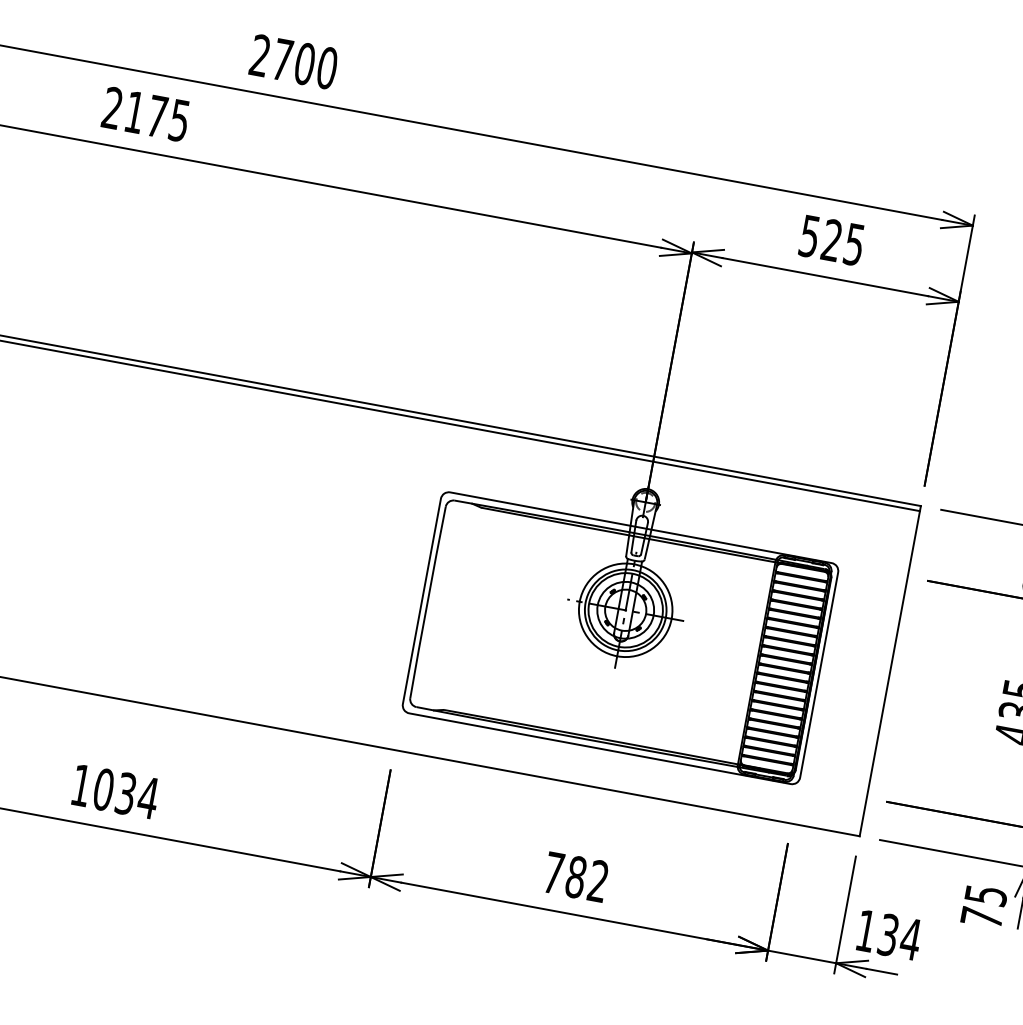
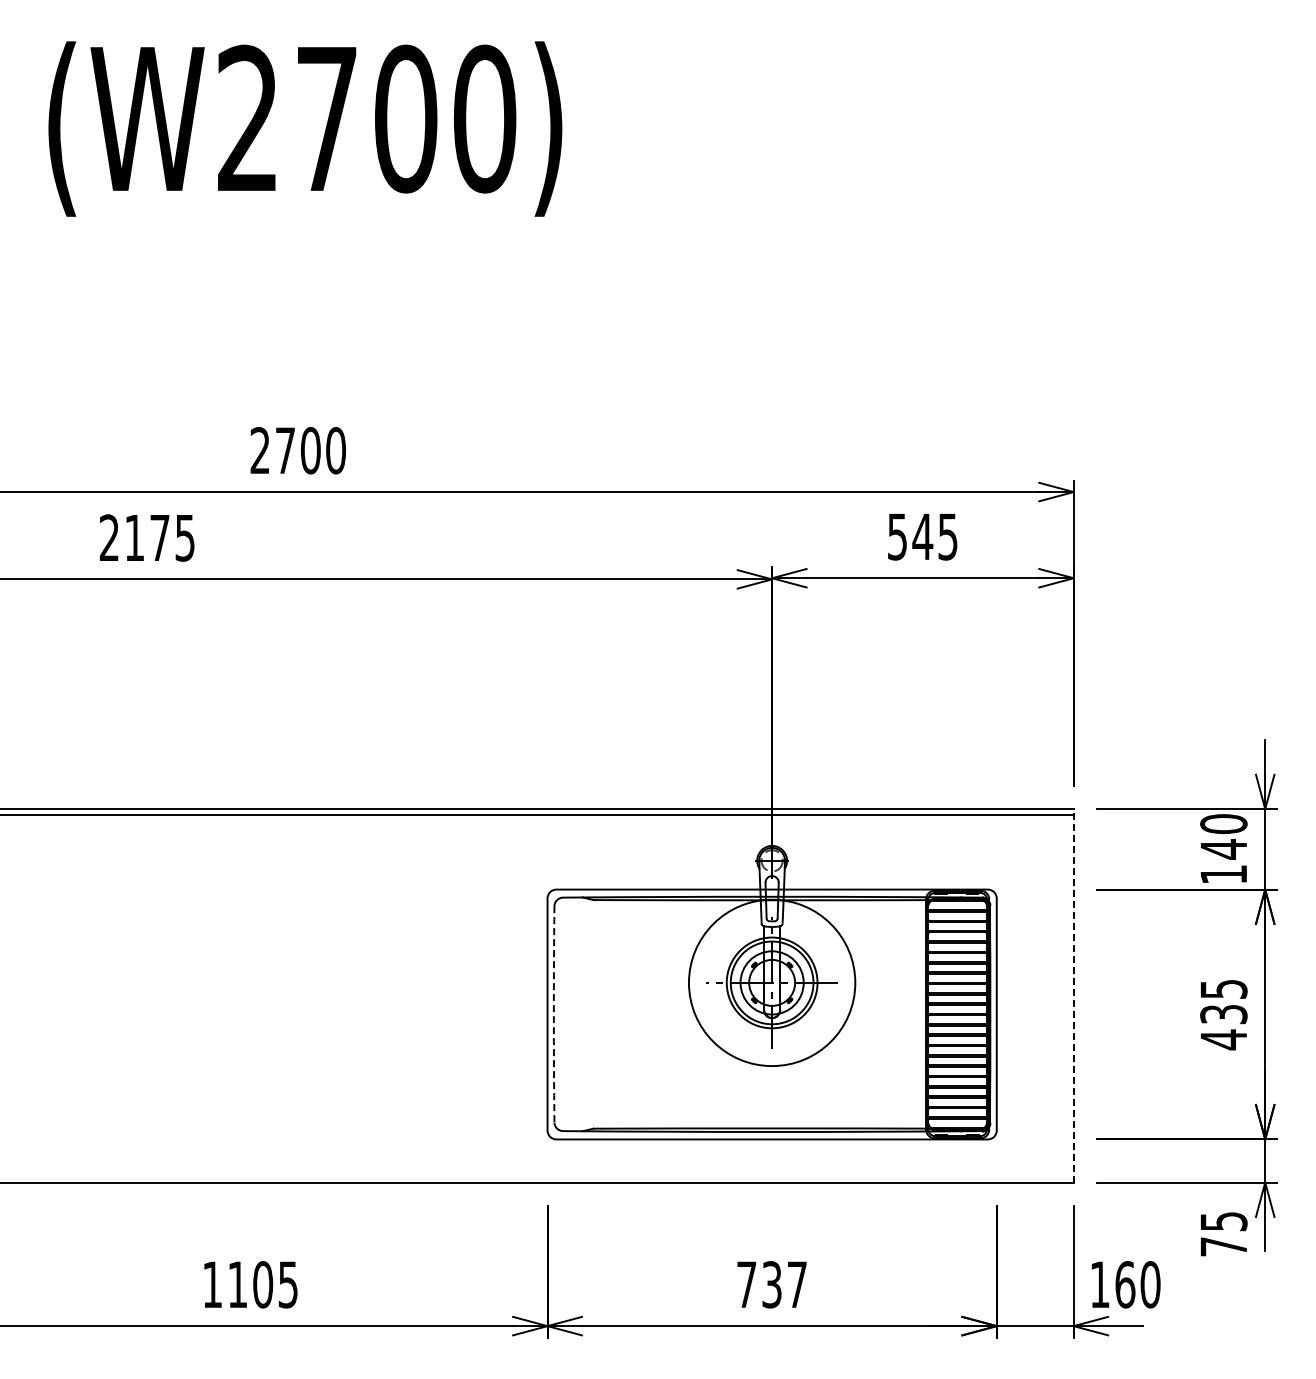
text: (831, 240) -> (922, 536), 525 -> 545
arc: (427, 602) -> (553, 1014), solid -> dashed
circle: (626, 609) -> (772, 982), size x1.6
line: (890, 670) -> (1073, 995), solid -> dashed
text: (126, 793) -> (263, 1284), 1034 -> 1105
text: (587, 879) -> (784, 1284), 782 -> 737
text: (899, 936) -> (1137, 1284), 134 -> 160

